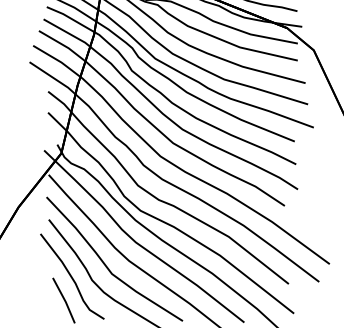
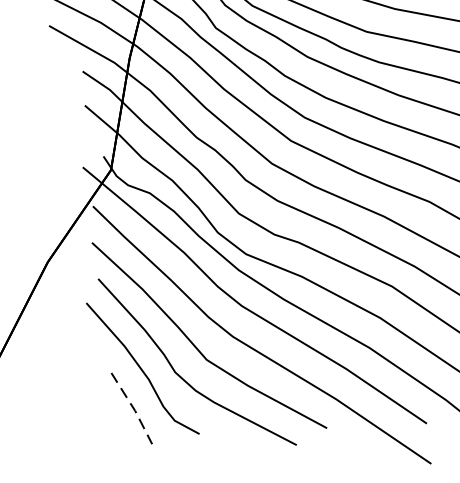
line: (65, 301) -> (134, 409), solid -> dashed

